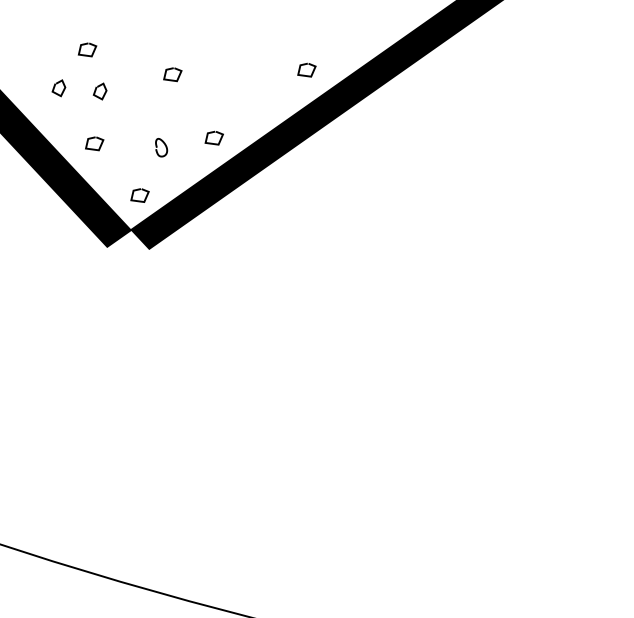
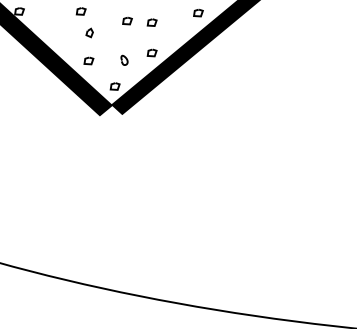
curve: (217, 77) -> (151, 20), added
curve: (56, 86) -> (66, 32), removed

